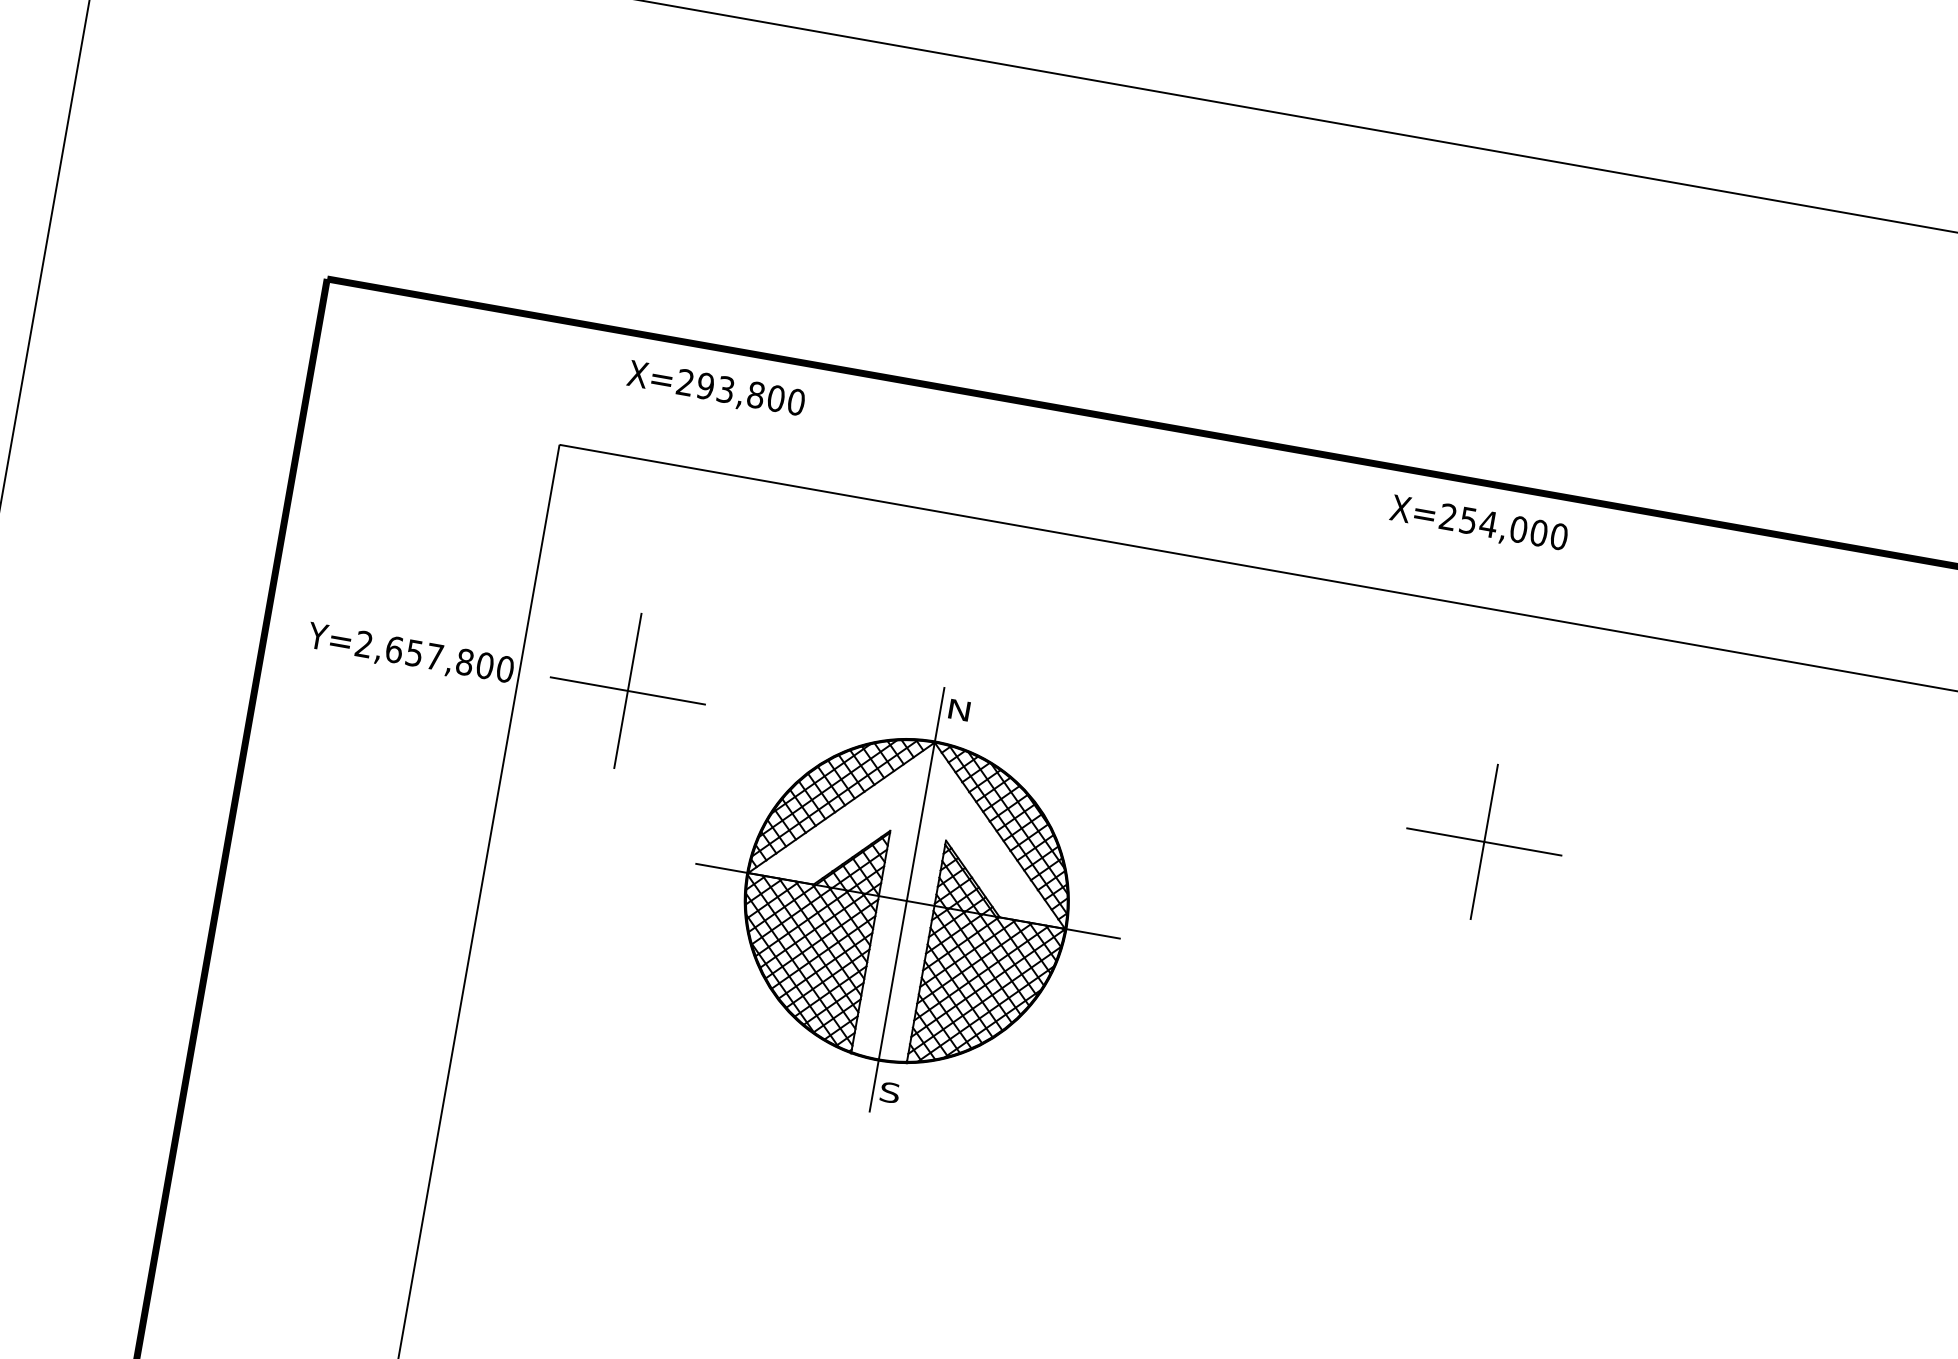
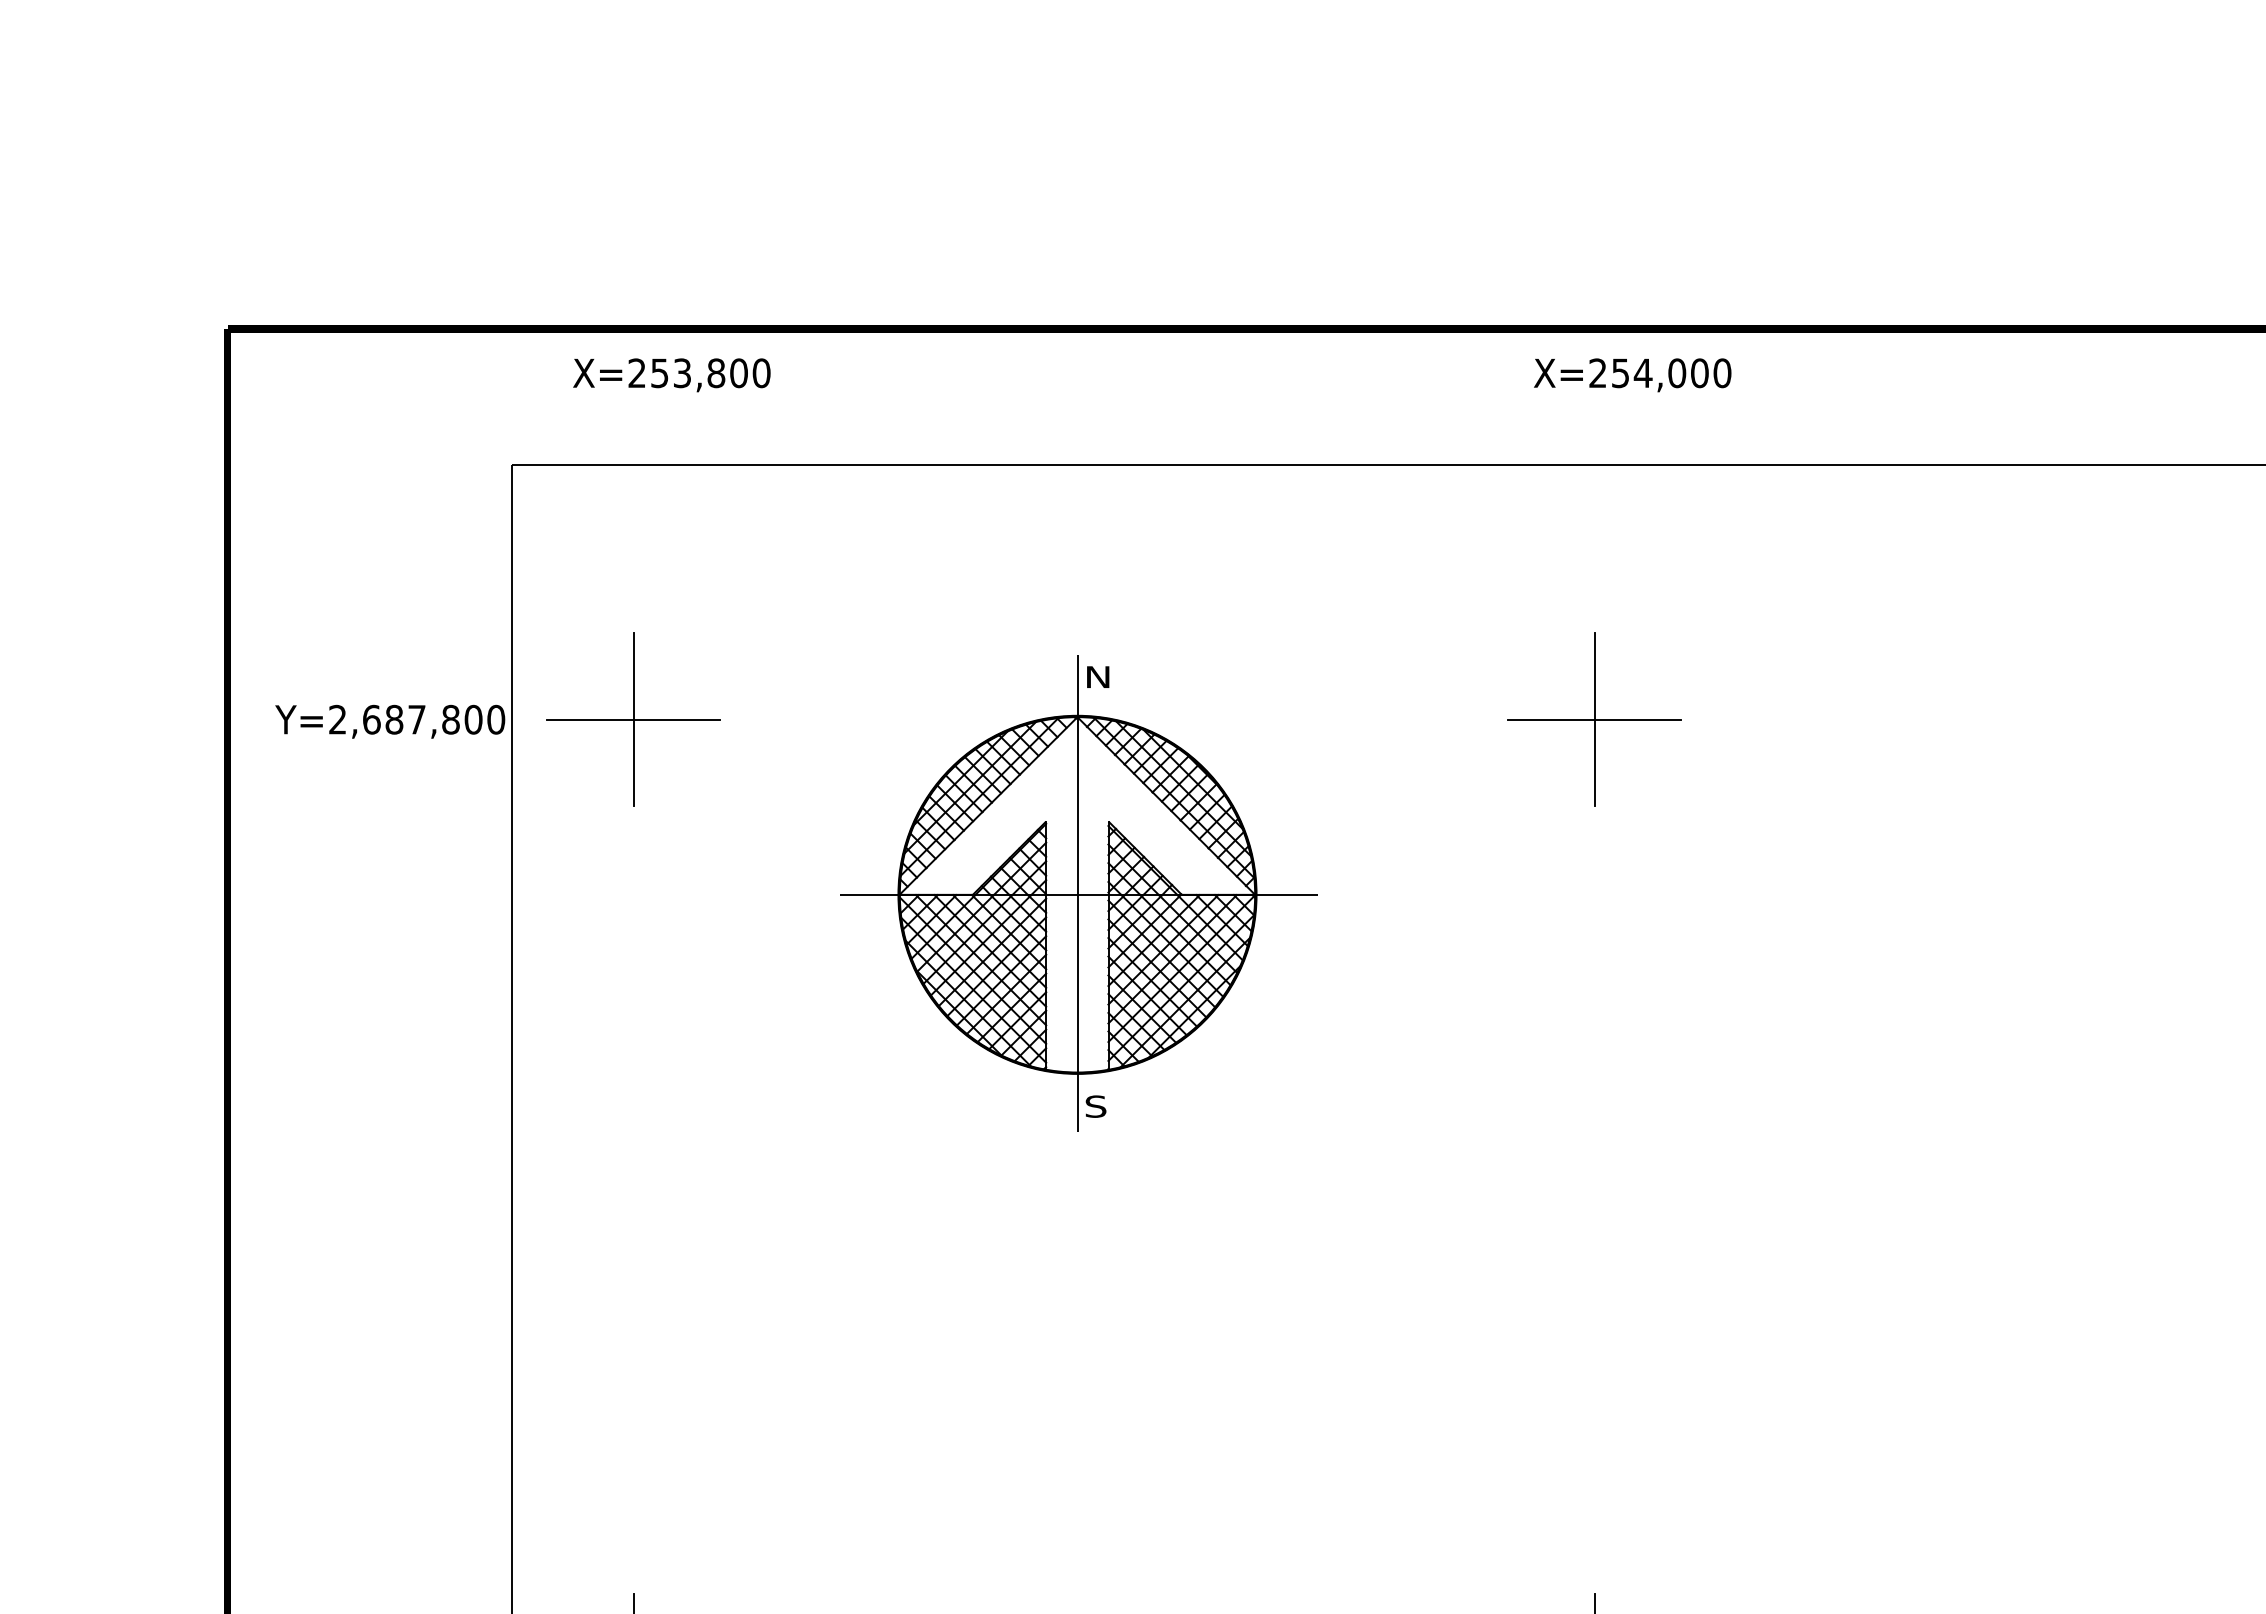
text: (705, 385) -> (659, 372), X=293,800 -> X=253,800
text: (1478, 524) -> (1632, 375), moved
text: (414, 653) -> (394, 719), Y=2,657,800 -> Y=2,687,800
part: (907, 899) -> (1078, 893), moved

